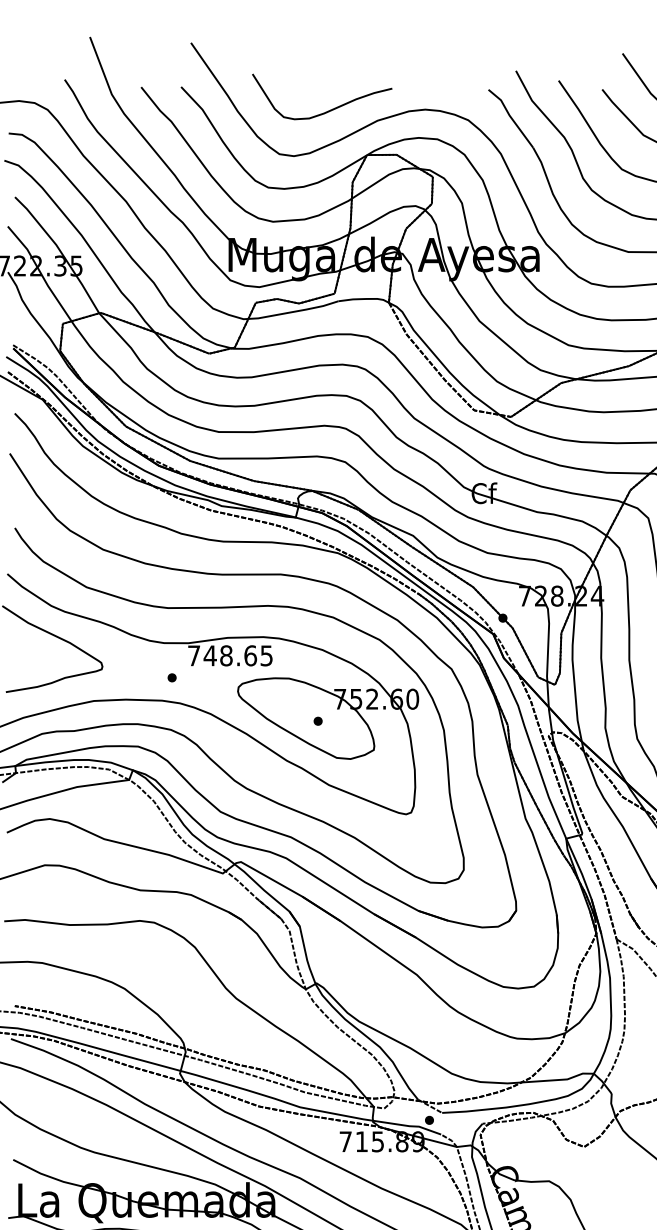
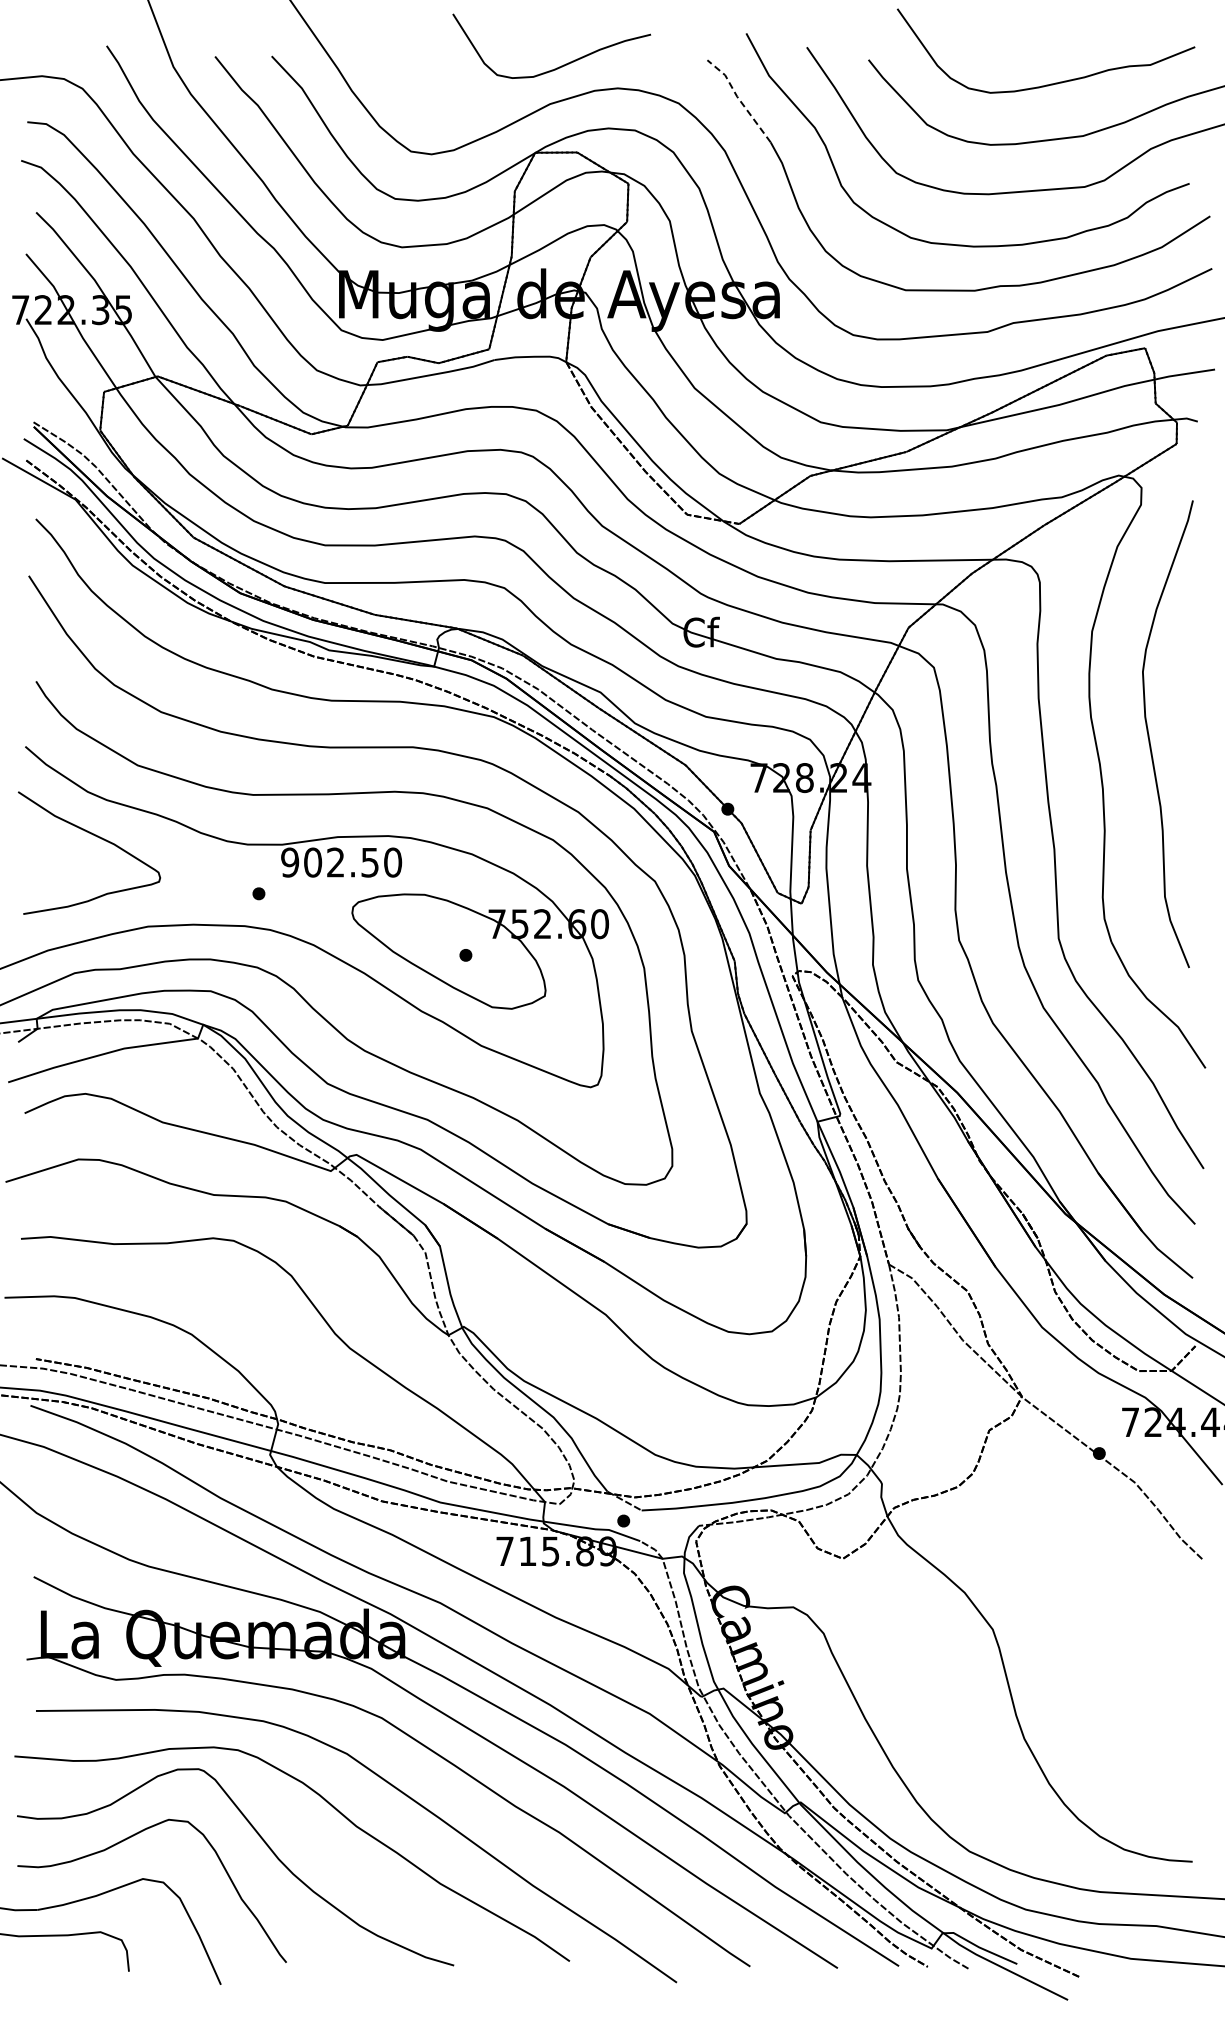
curve: (329, 110) -> (561, 65), moved
line: (511, 117) -> (739, 99), solid -> dashed
text: (230, 655) -> (341, 862), 748.65 -> 902.50

